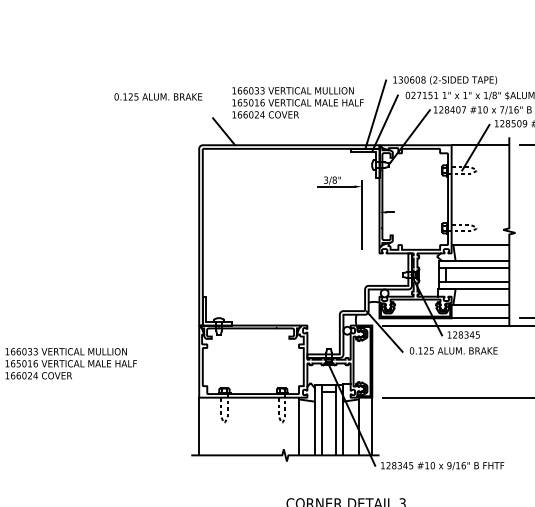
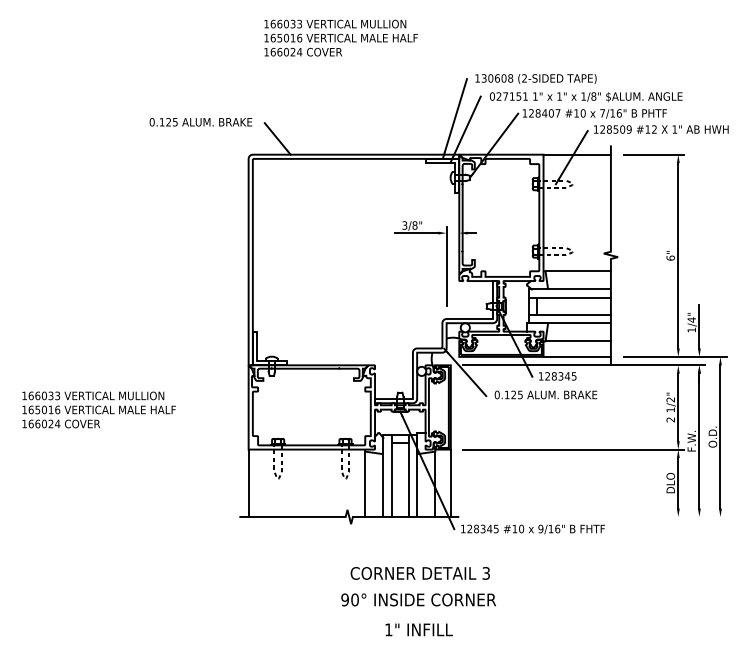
text: (157, 97) -> (200, 122), moved
text: (297, 102) -> (340, 37), moved
part: (361, 212) -> (446, 263), moved

